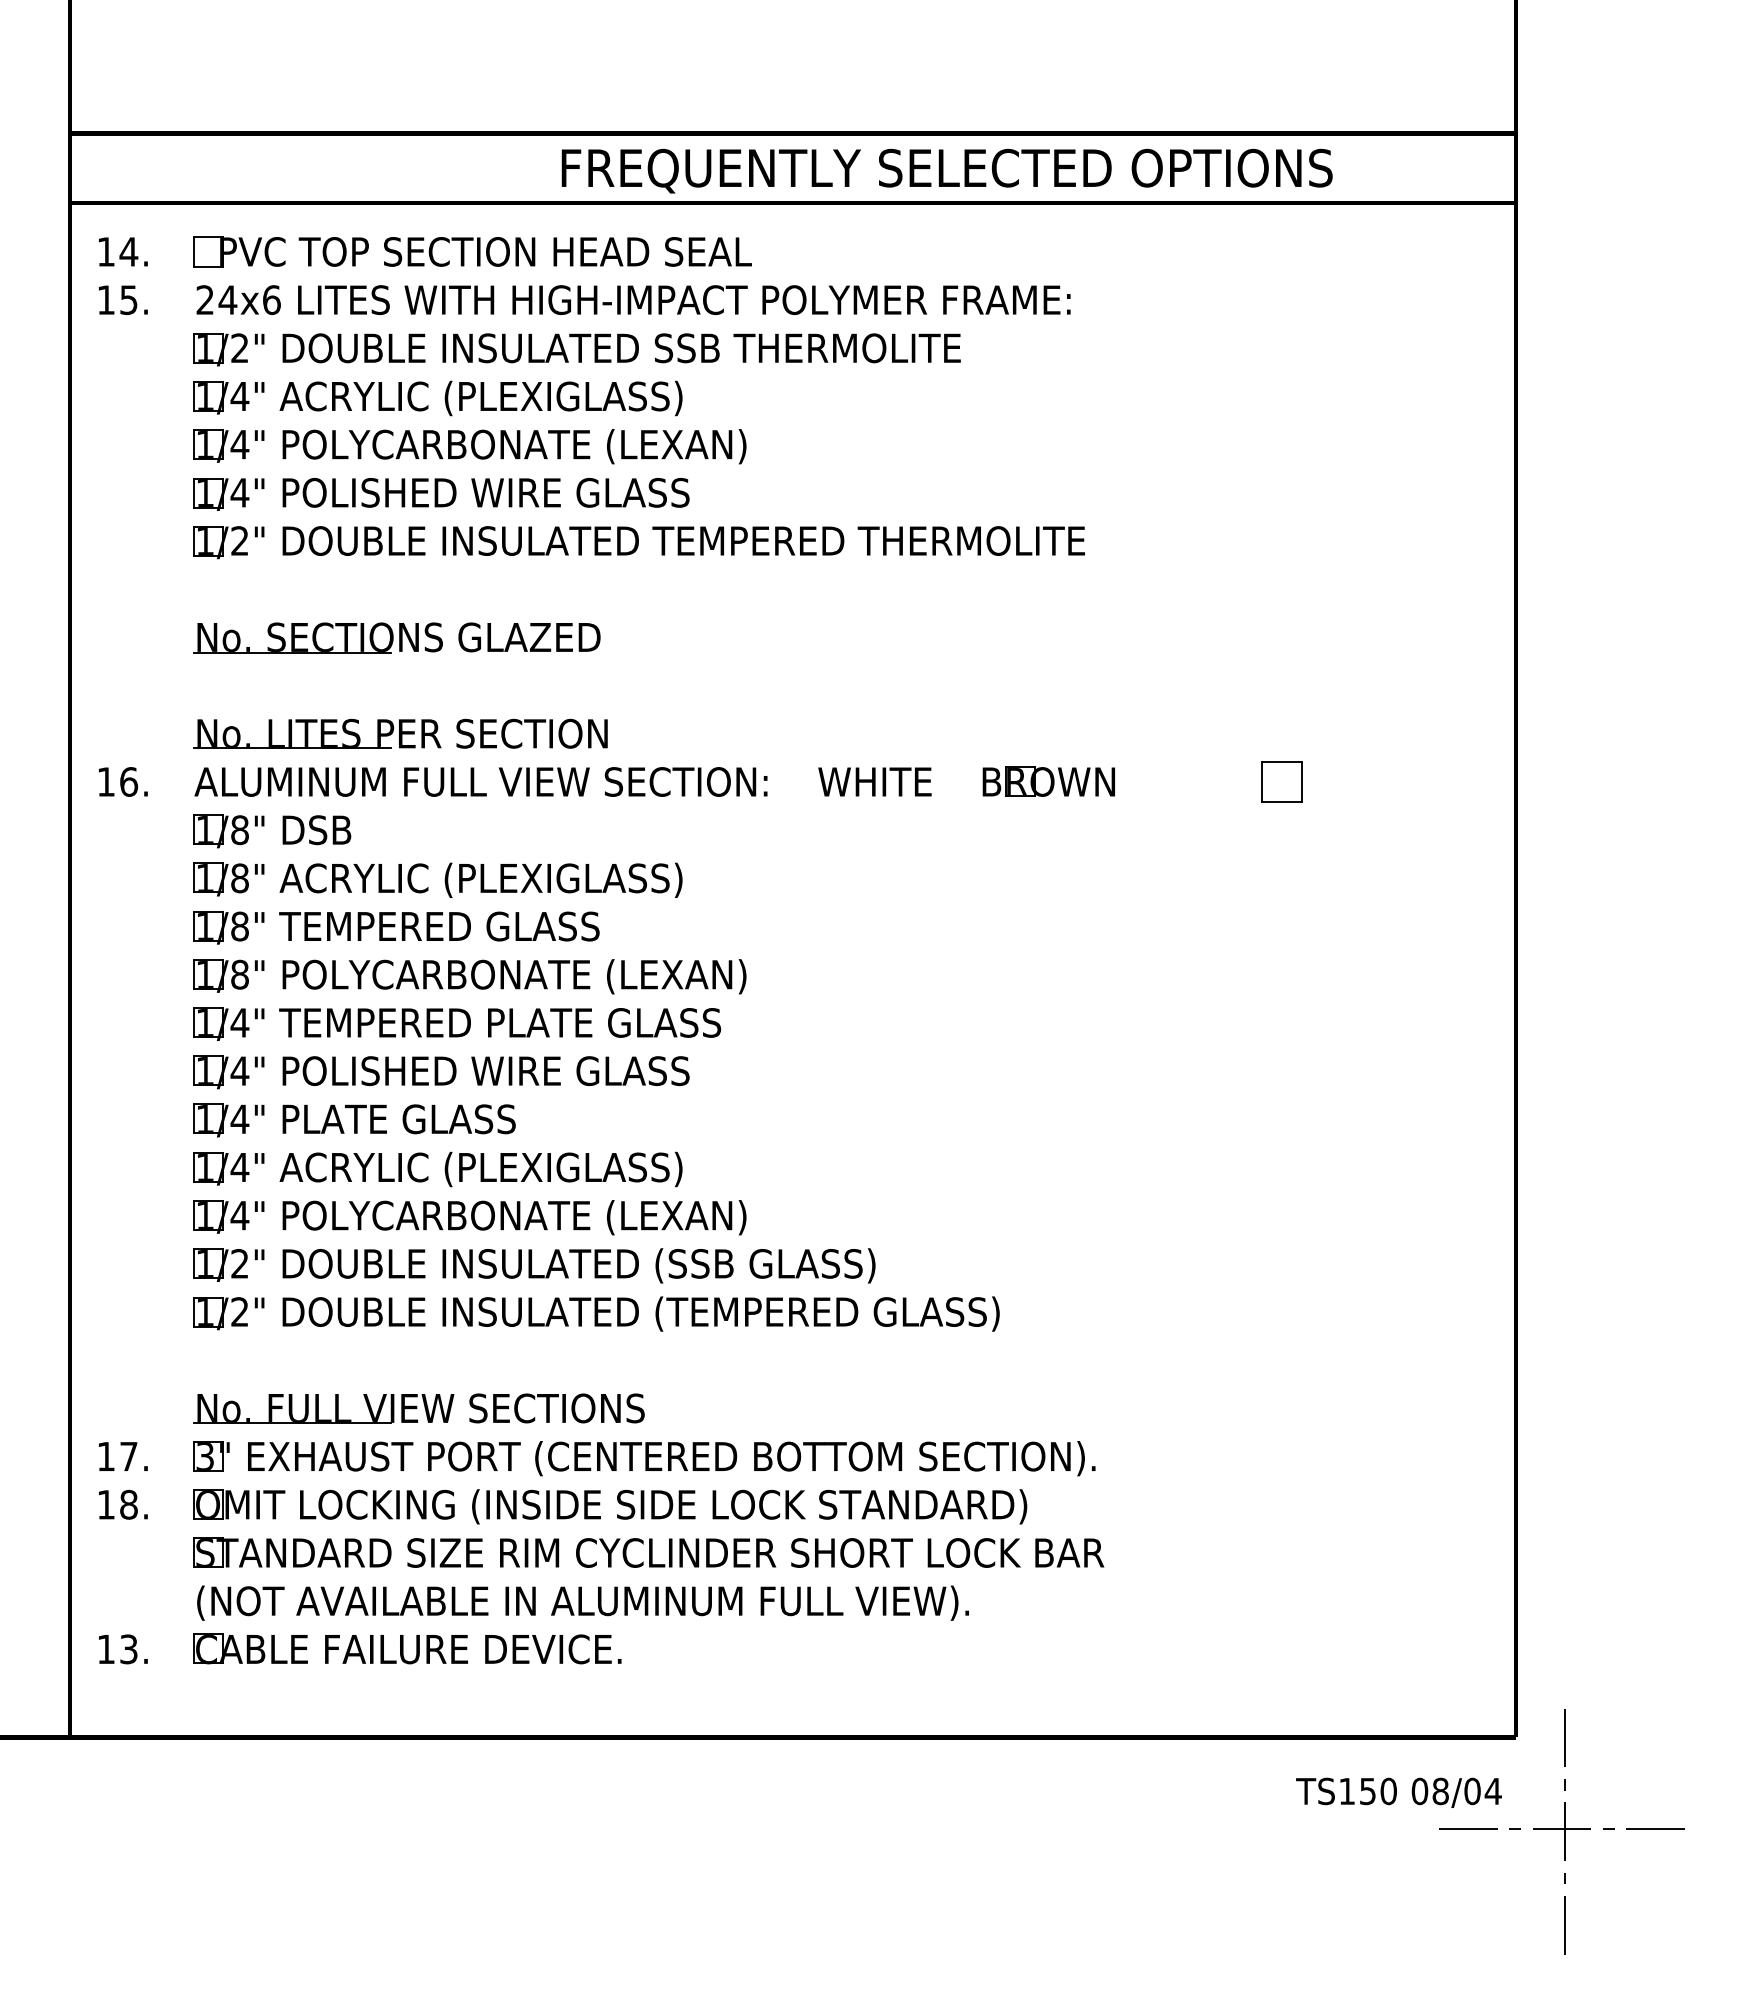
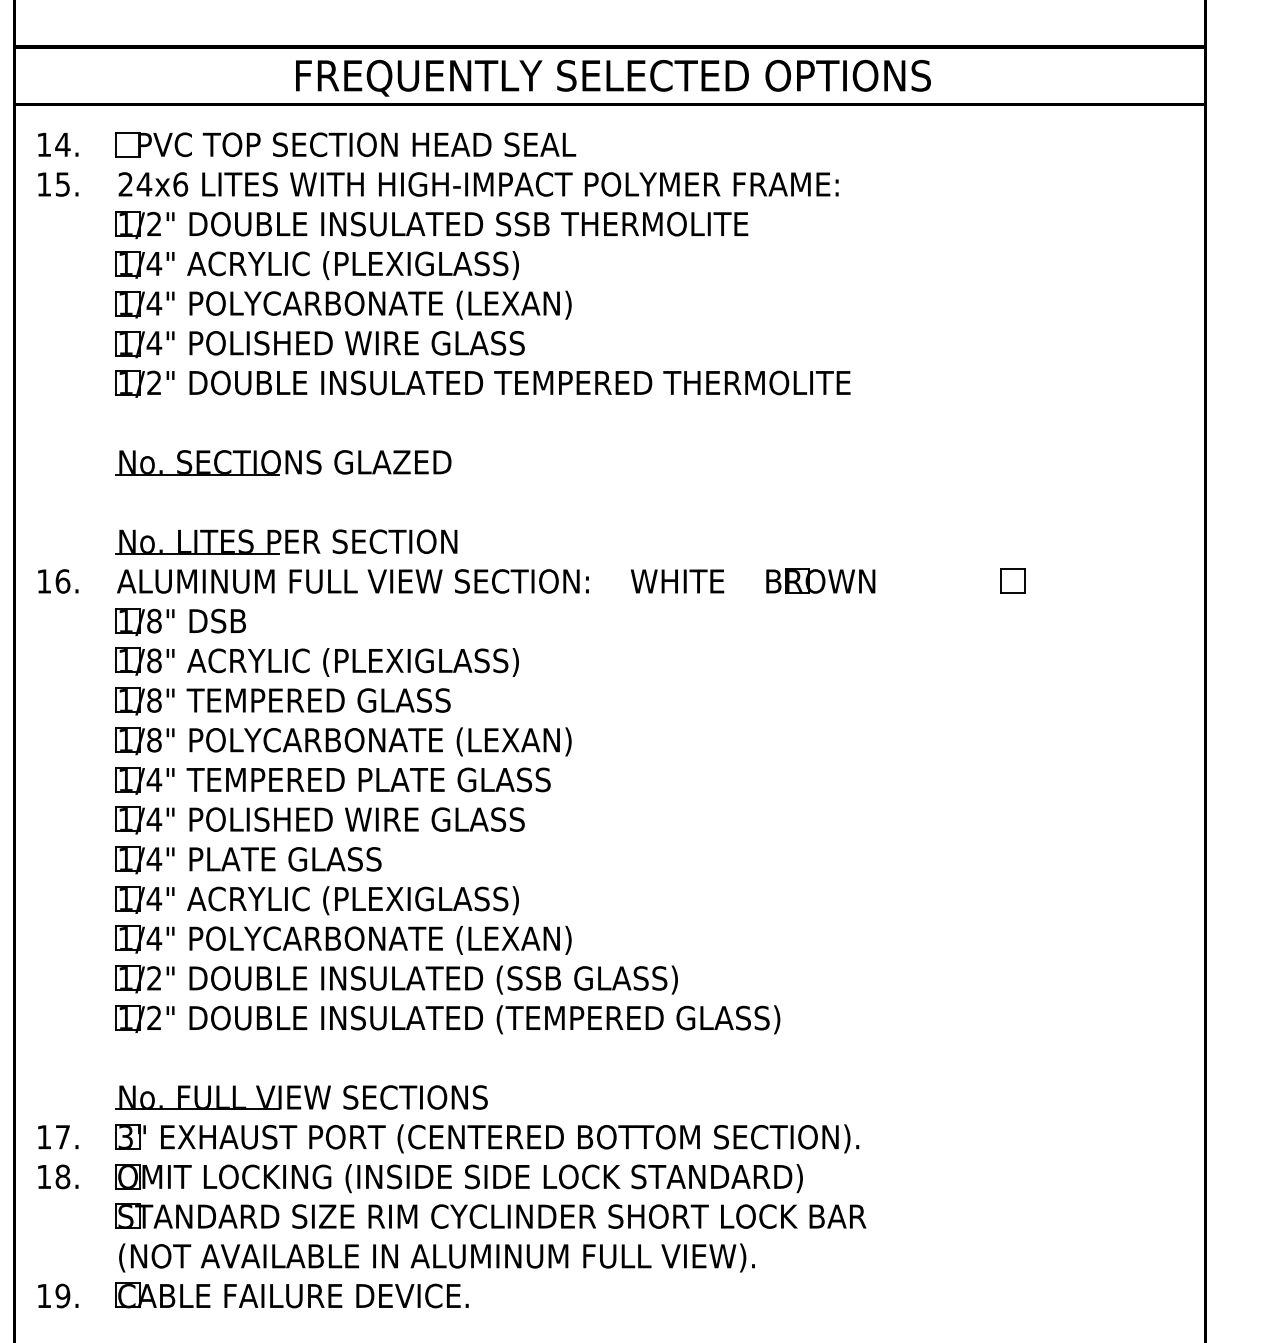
text: (946, 170) -> (612, 77), moved
part: (1282, 781) -> (1013, 581), size x0.71
text: (128, 1649) -> (62, 1296), 13. -> 19.

